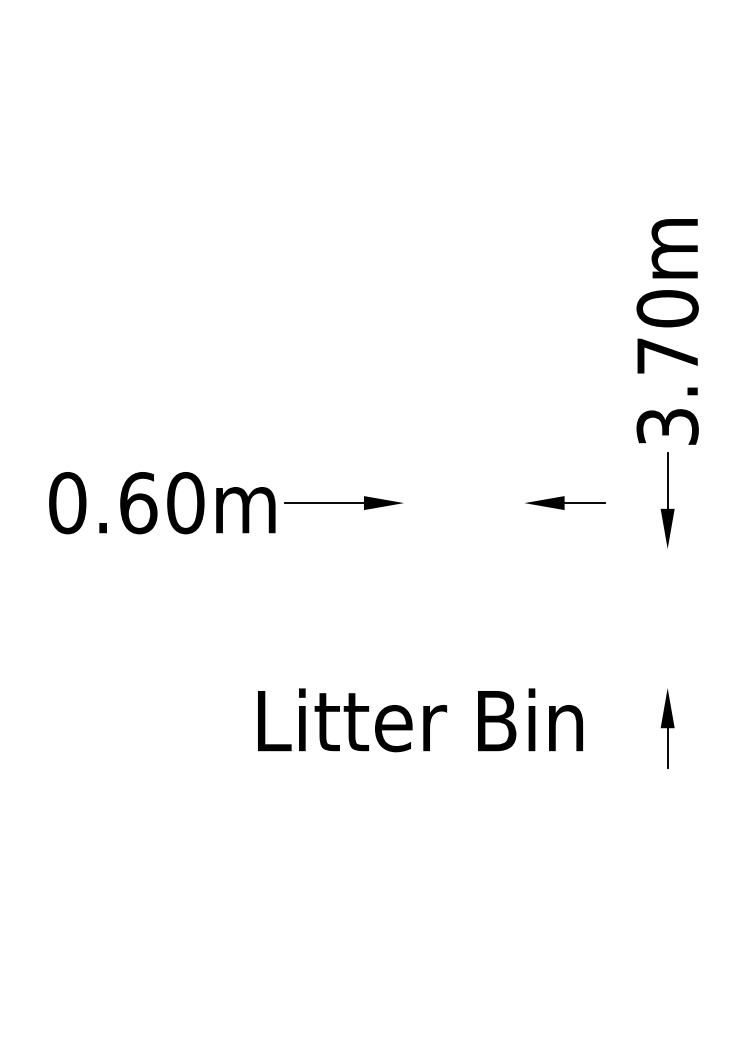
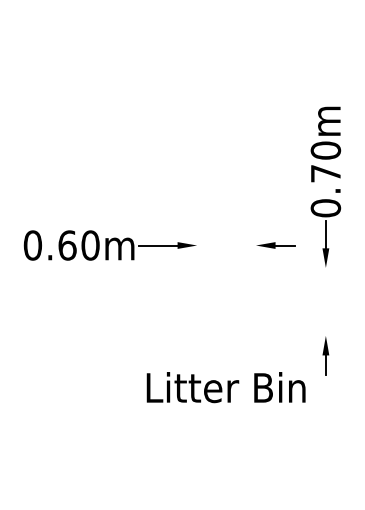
text: (666, 427) -> (325, 208), 3.70m -> 0.70m
text: (419, 720) -> (225, 387), moved

